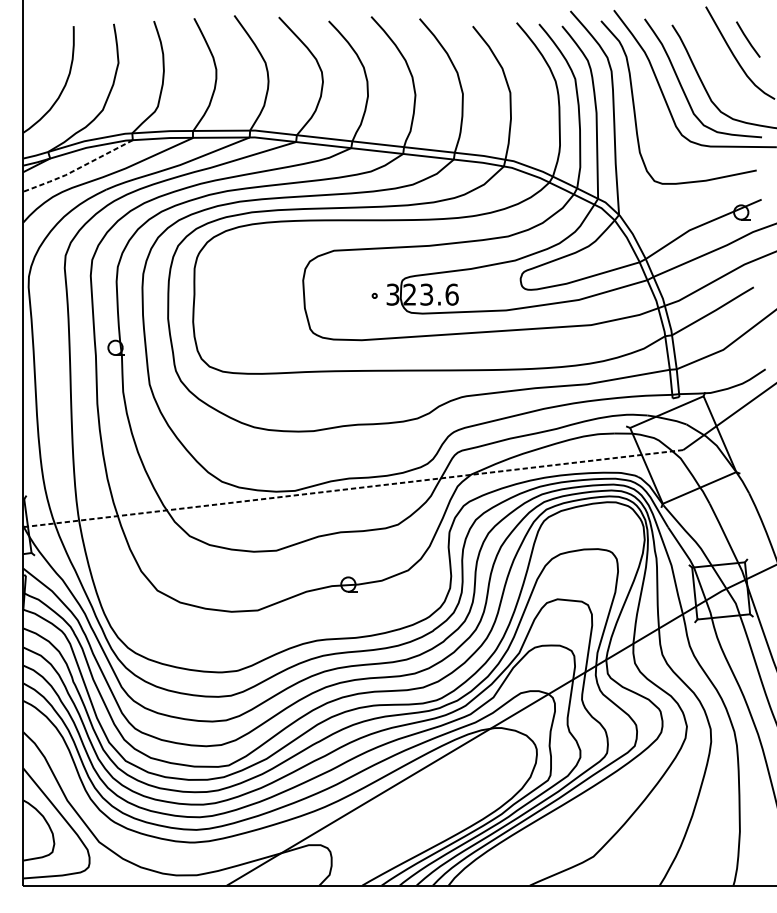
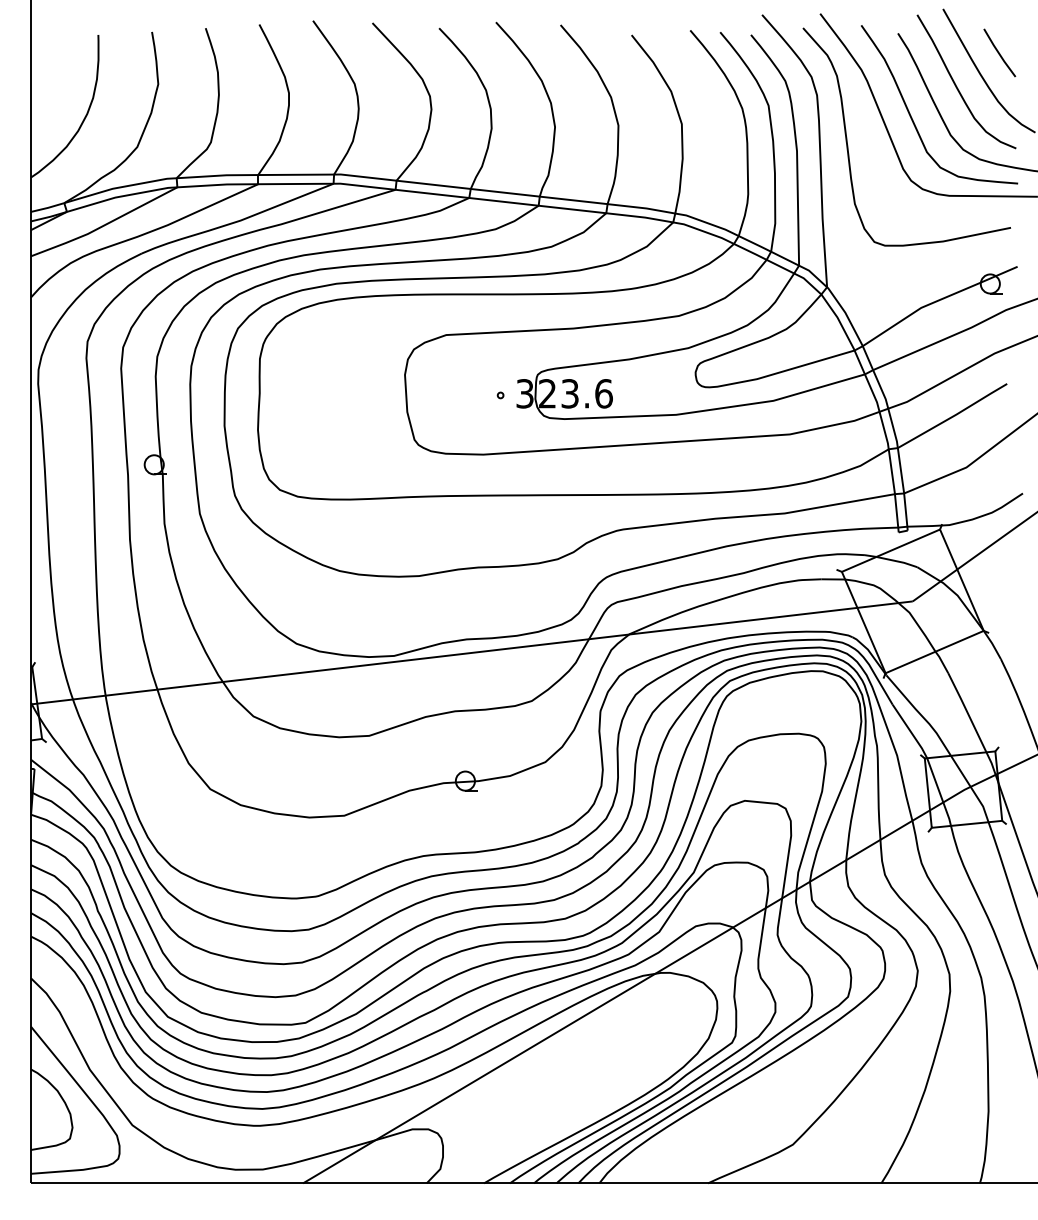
curve: (716, 64) -> (957, 86), added
line: (78, 168) -> (104, 225), dashed -> solid
line: (352, 488) -> (471, 652), dashed -> solid

